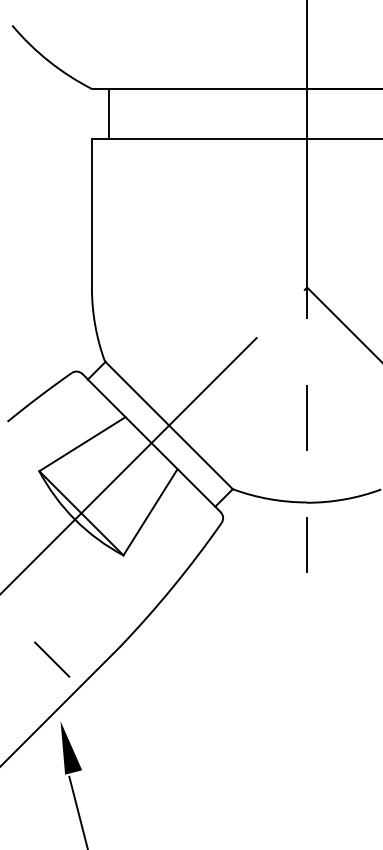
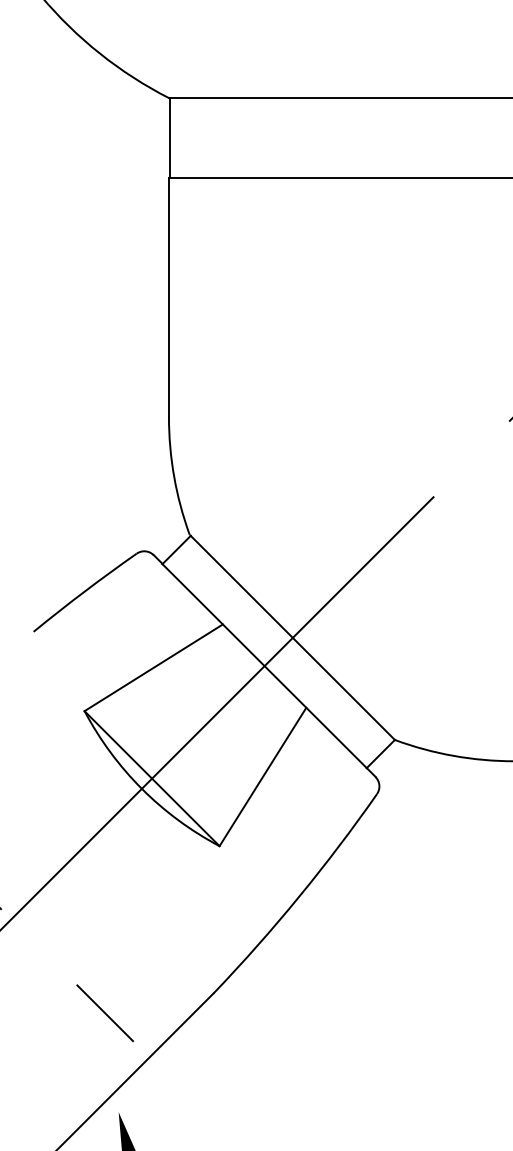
line: (108, 113) -> (169, 137), moved

